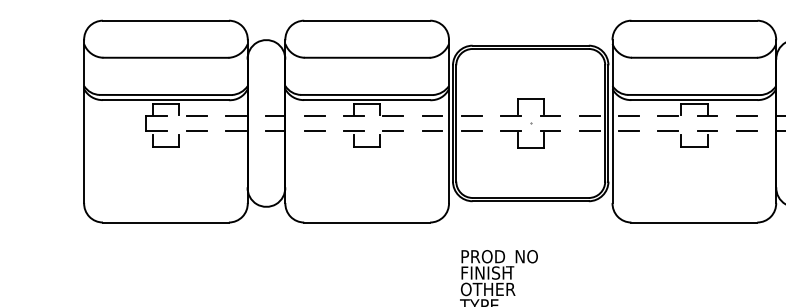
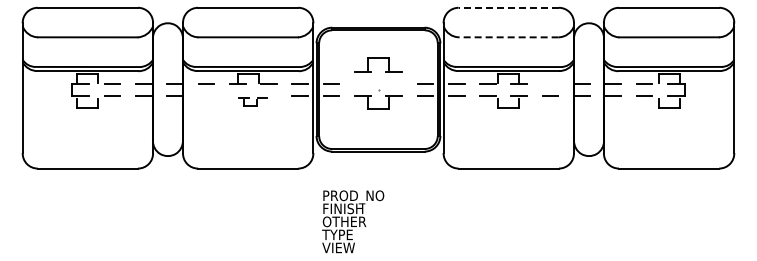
line: (693, 20) -> (508, 7), solid -> dashed
line: (693, 57) -> (508, 37), solid -> dashed
part: (530, 106) -> (378, 64), moved
line: (746, 115) -> (550, 83), removed
line: (314, 130) -> (206, 95), removed
part: (373, 138) -> (253, 101), size x0.6

